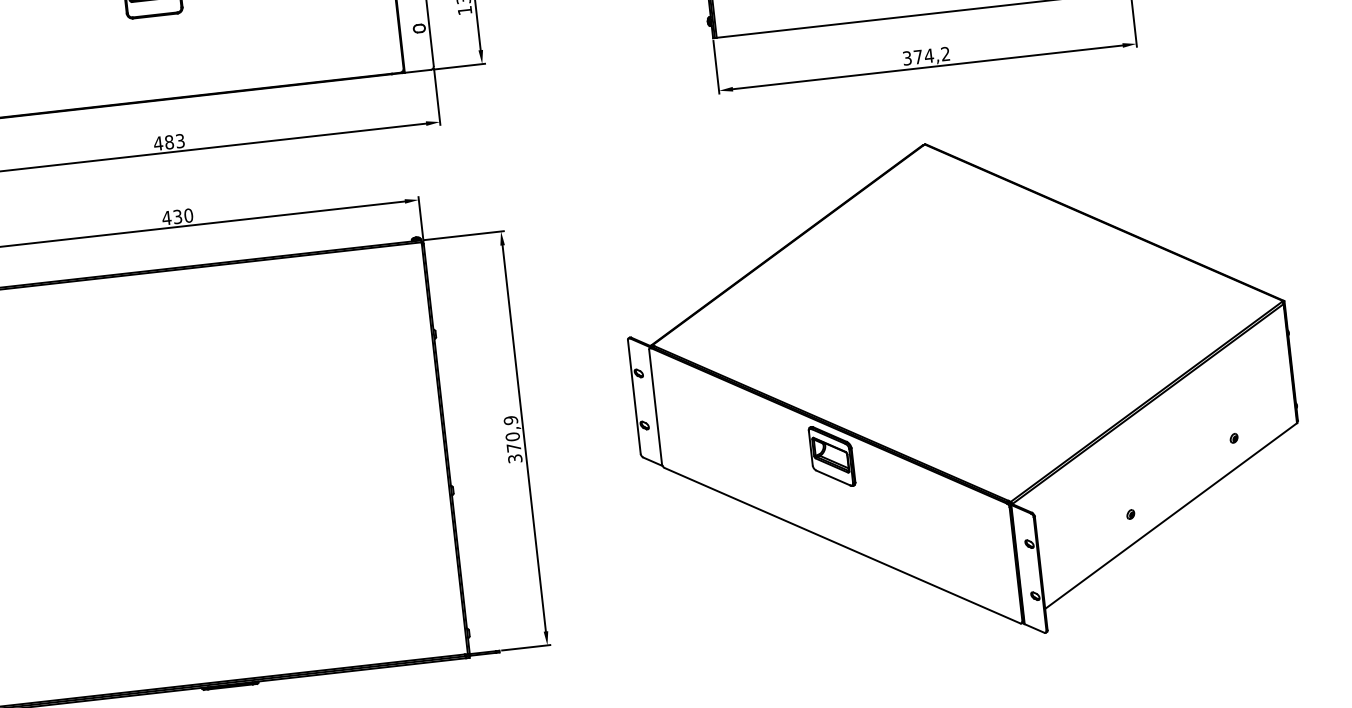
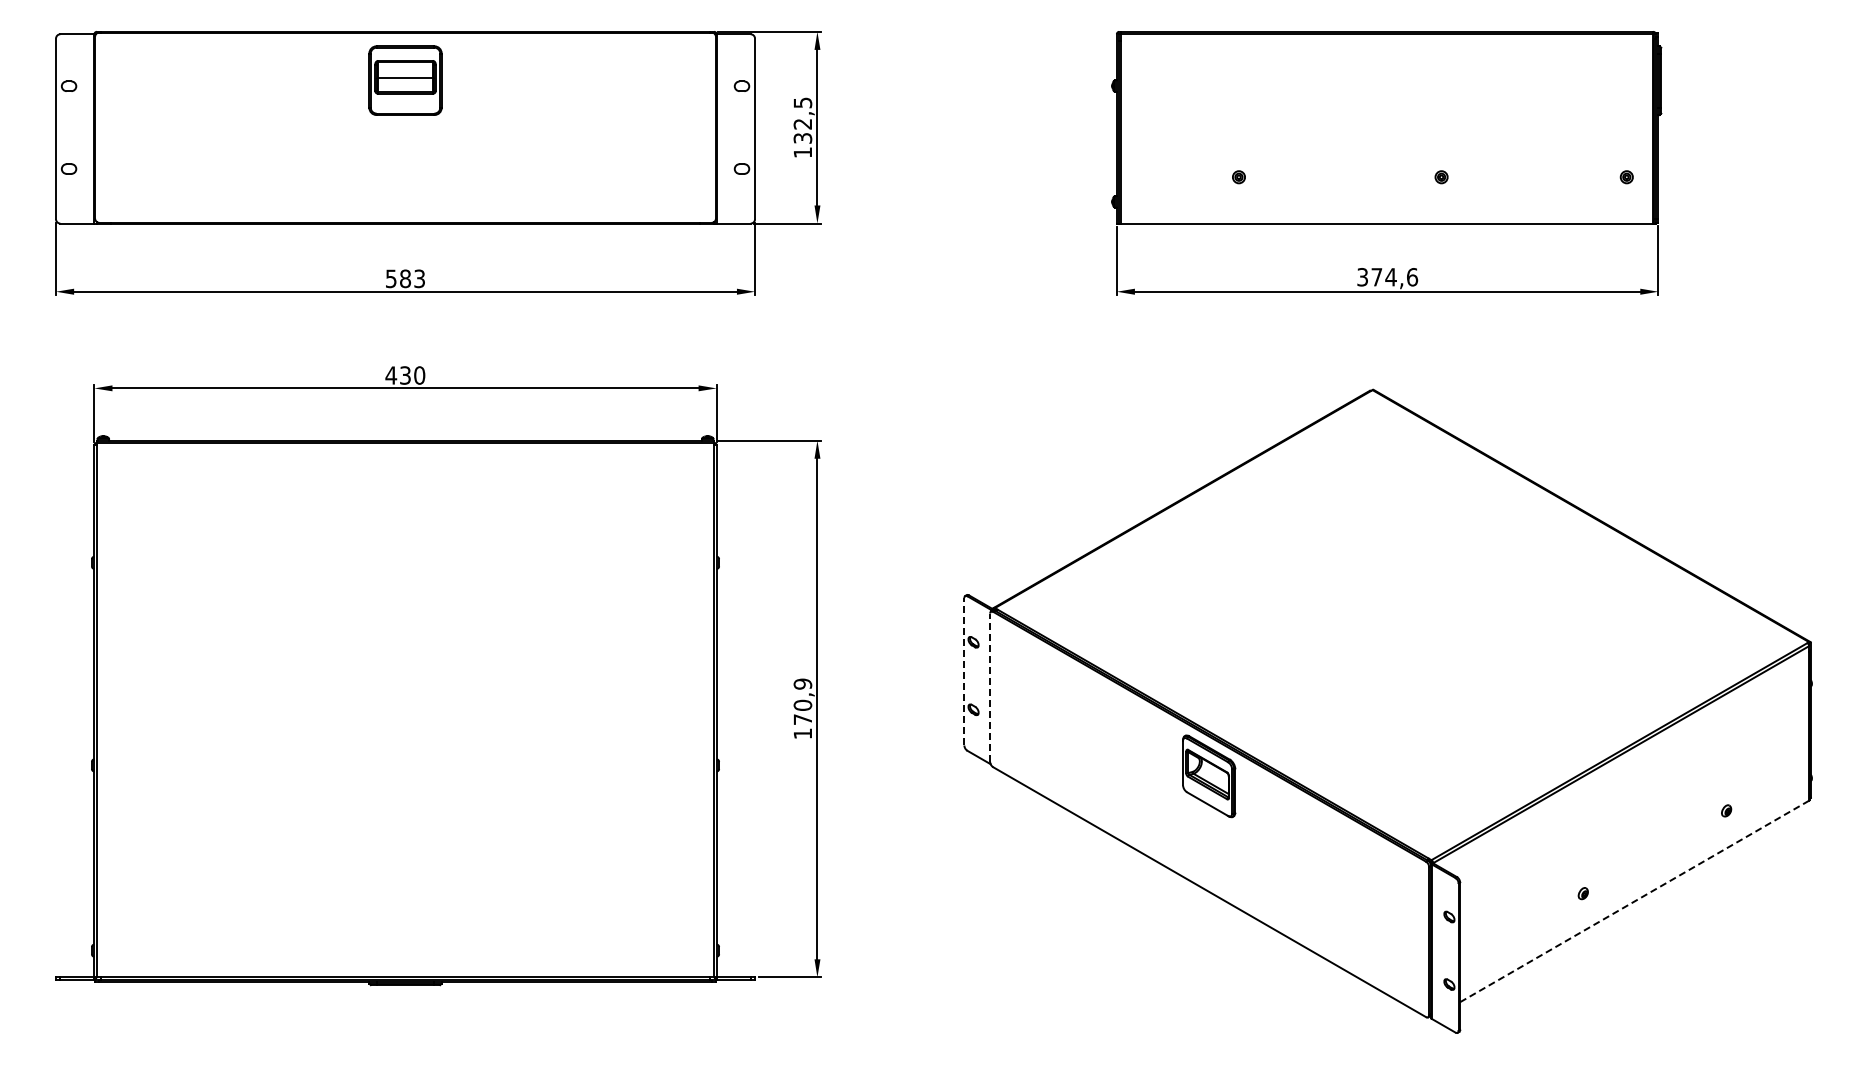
text: (945, 54) -> (1412, 277), 374,2 -> 374,6
text: (158, 143) -> (391, 278), 483 -> 583
line: (634, 396) -> (964, 671), solid -> dashed
line: (655, 406) -> (990, 687), solid -> dashed
text: (514, 458) -> (802, 733), 370,9 -> 170,9
line: (1170, 516) -> (1634, 901), solid -> dashed

